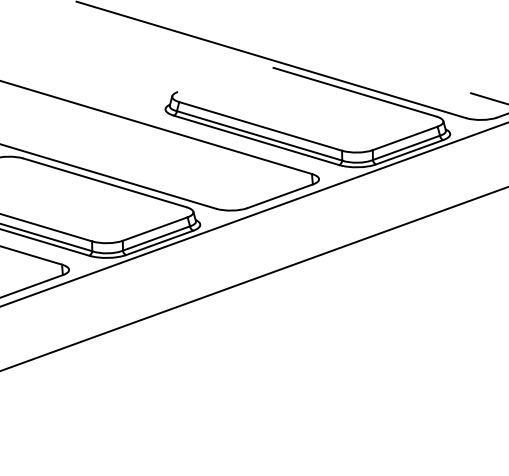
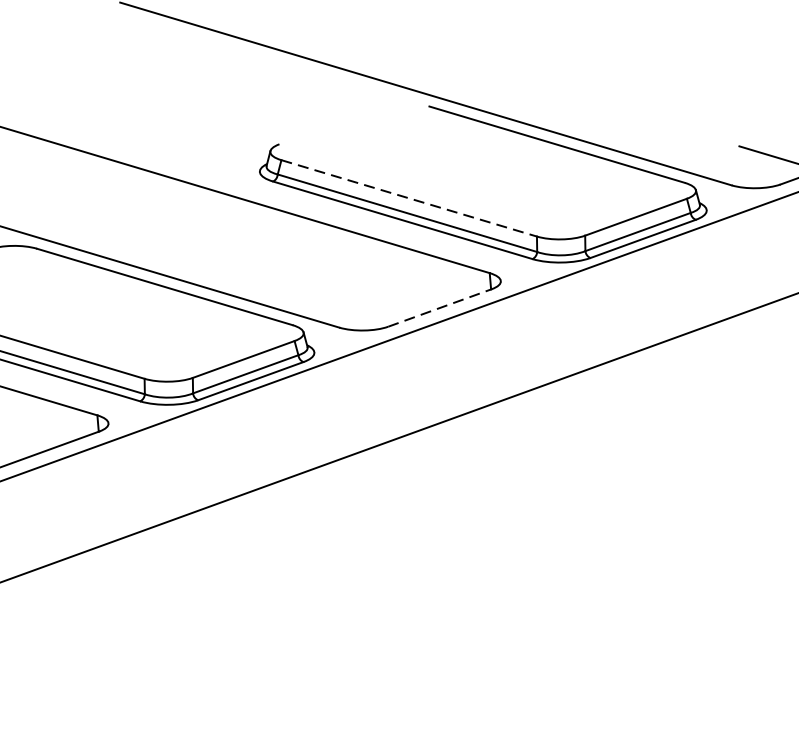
line: (260, 126) -> (408, 198), solid -> dashed
line: (280, 196) -> (440, 308), solid -> dashed

